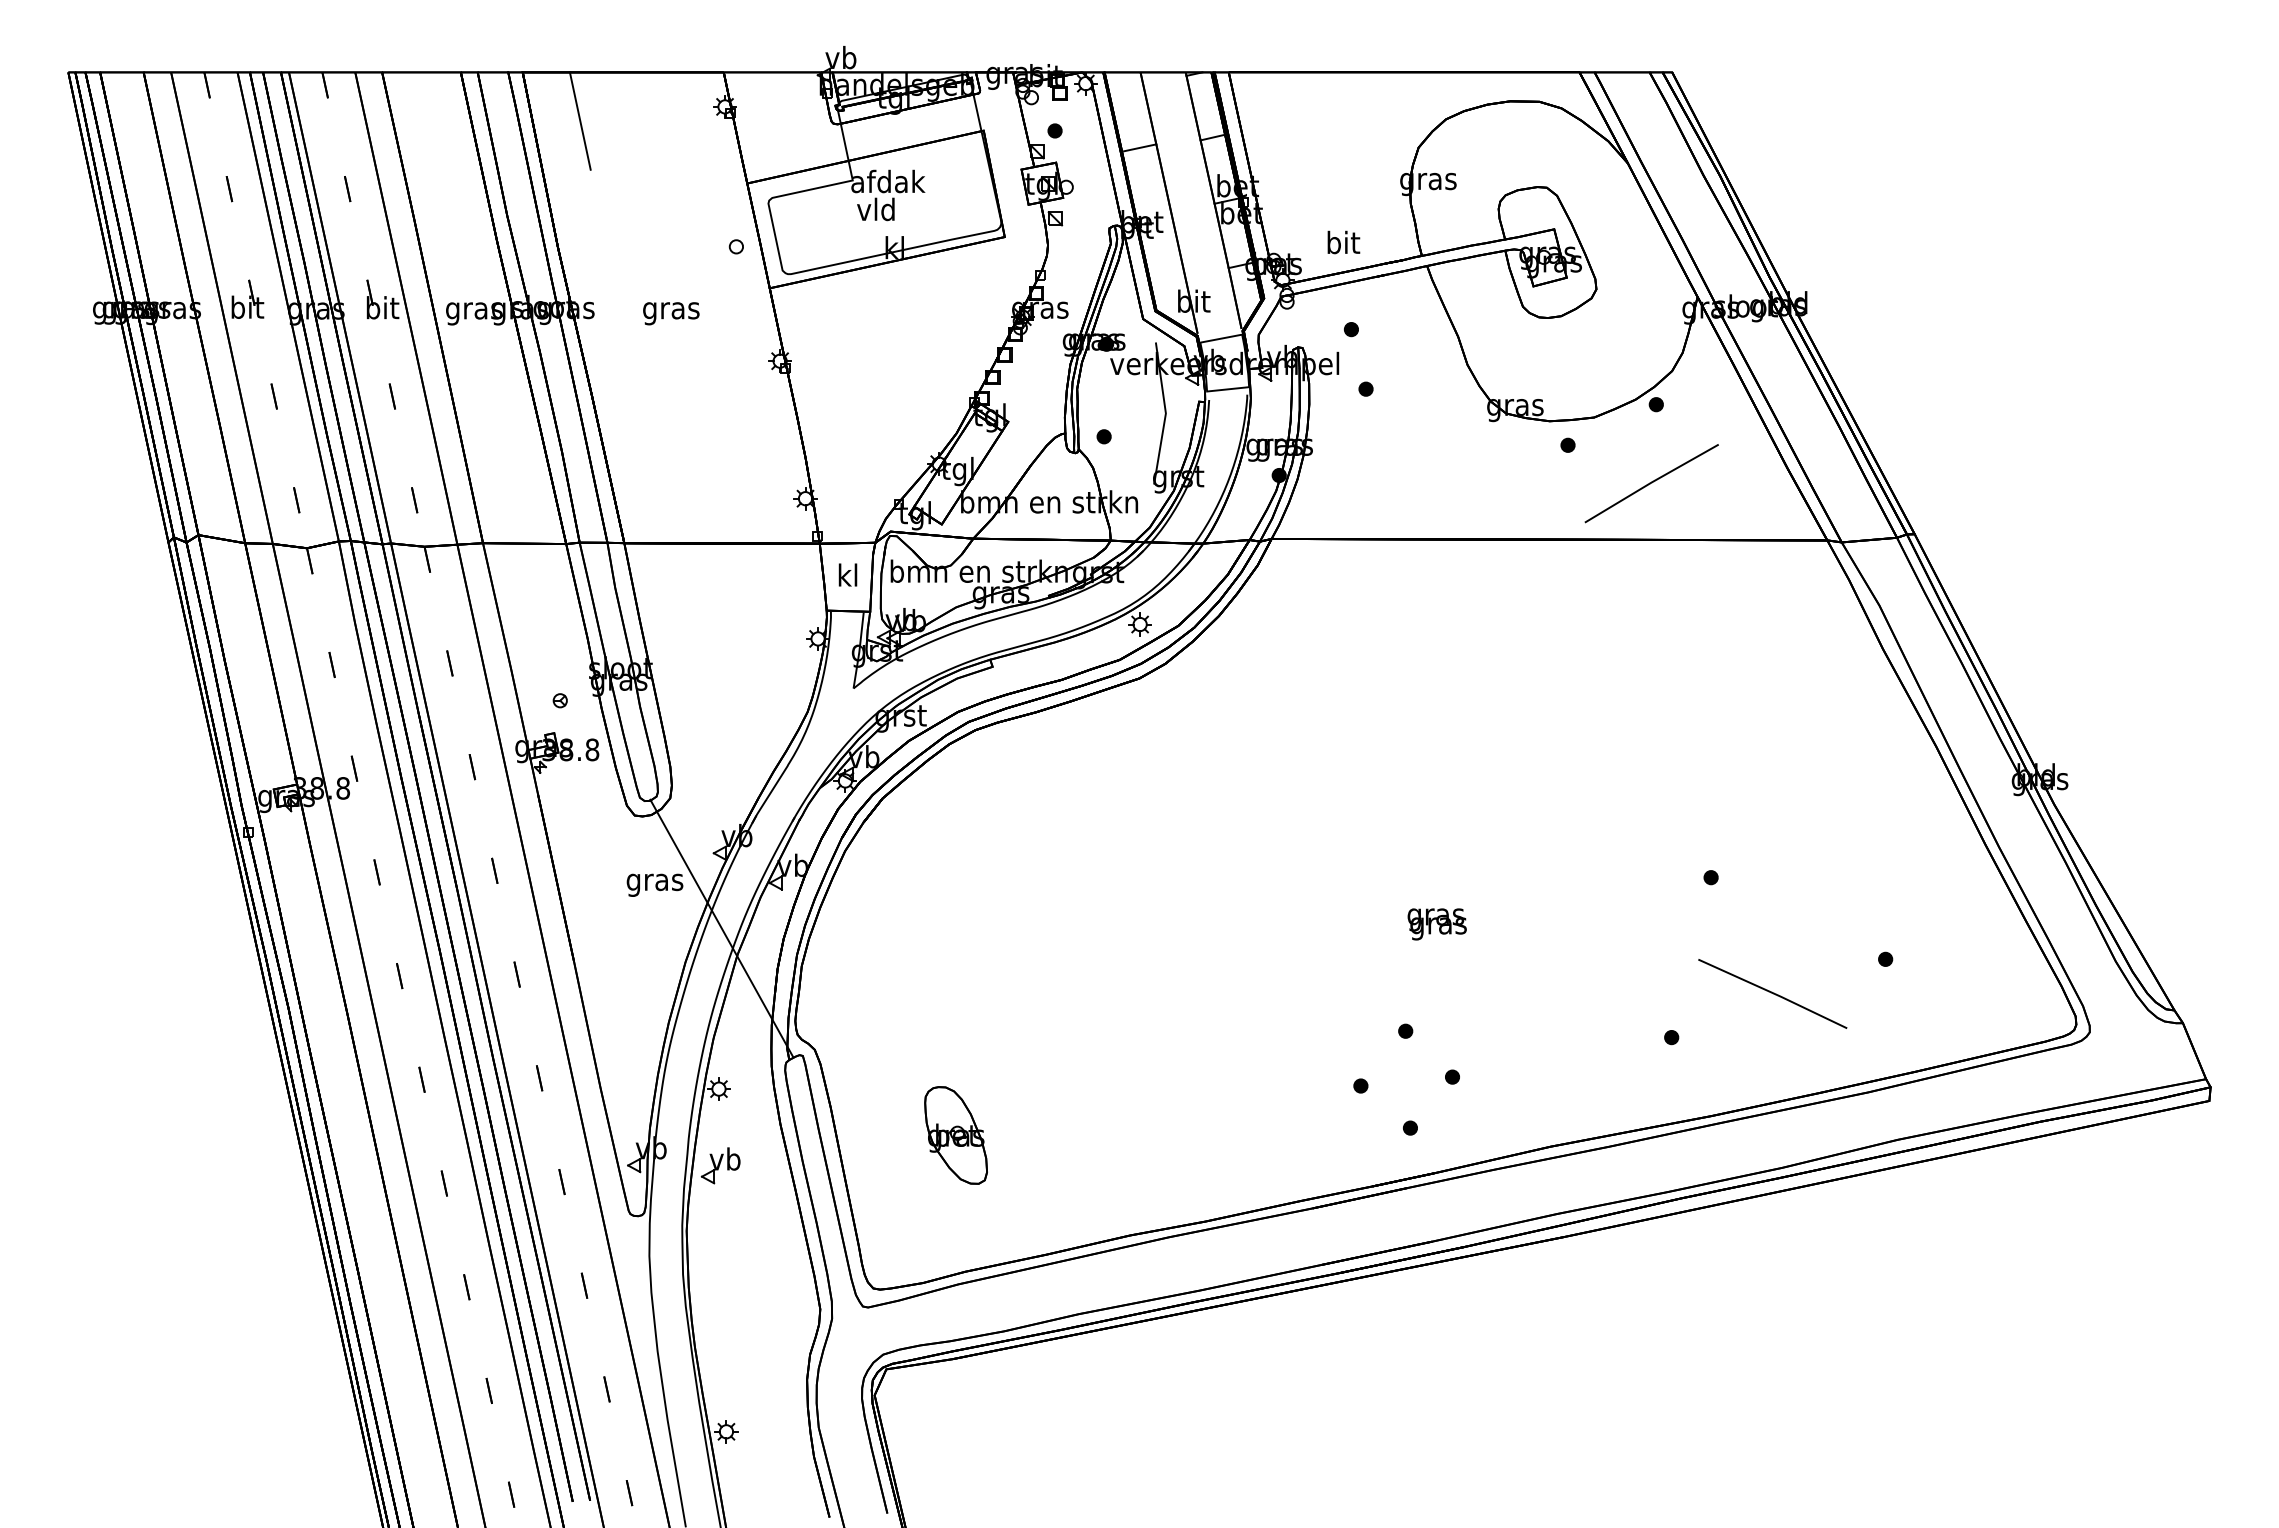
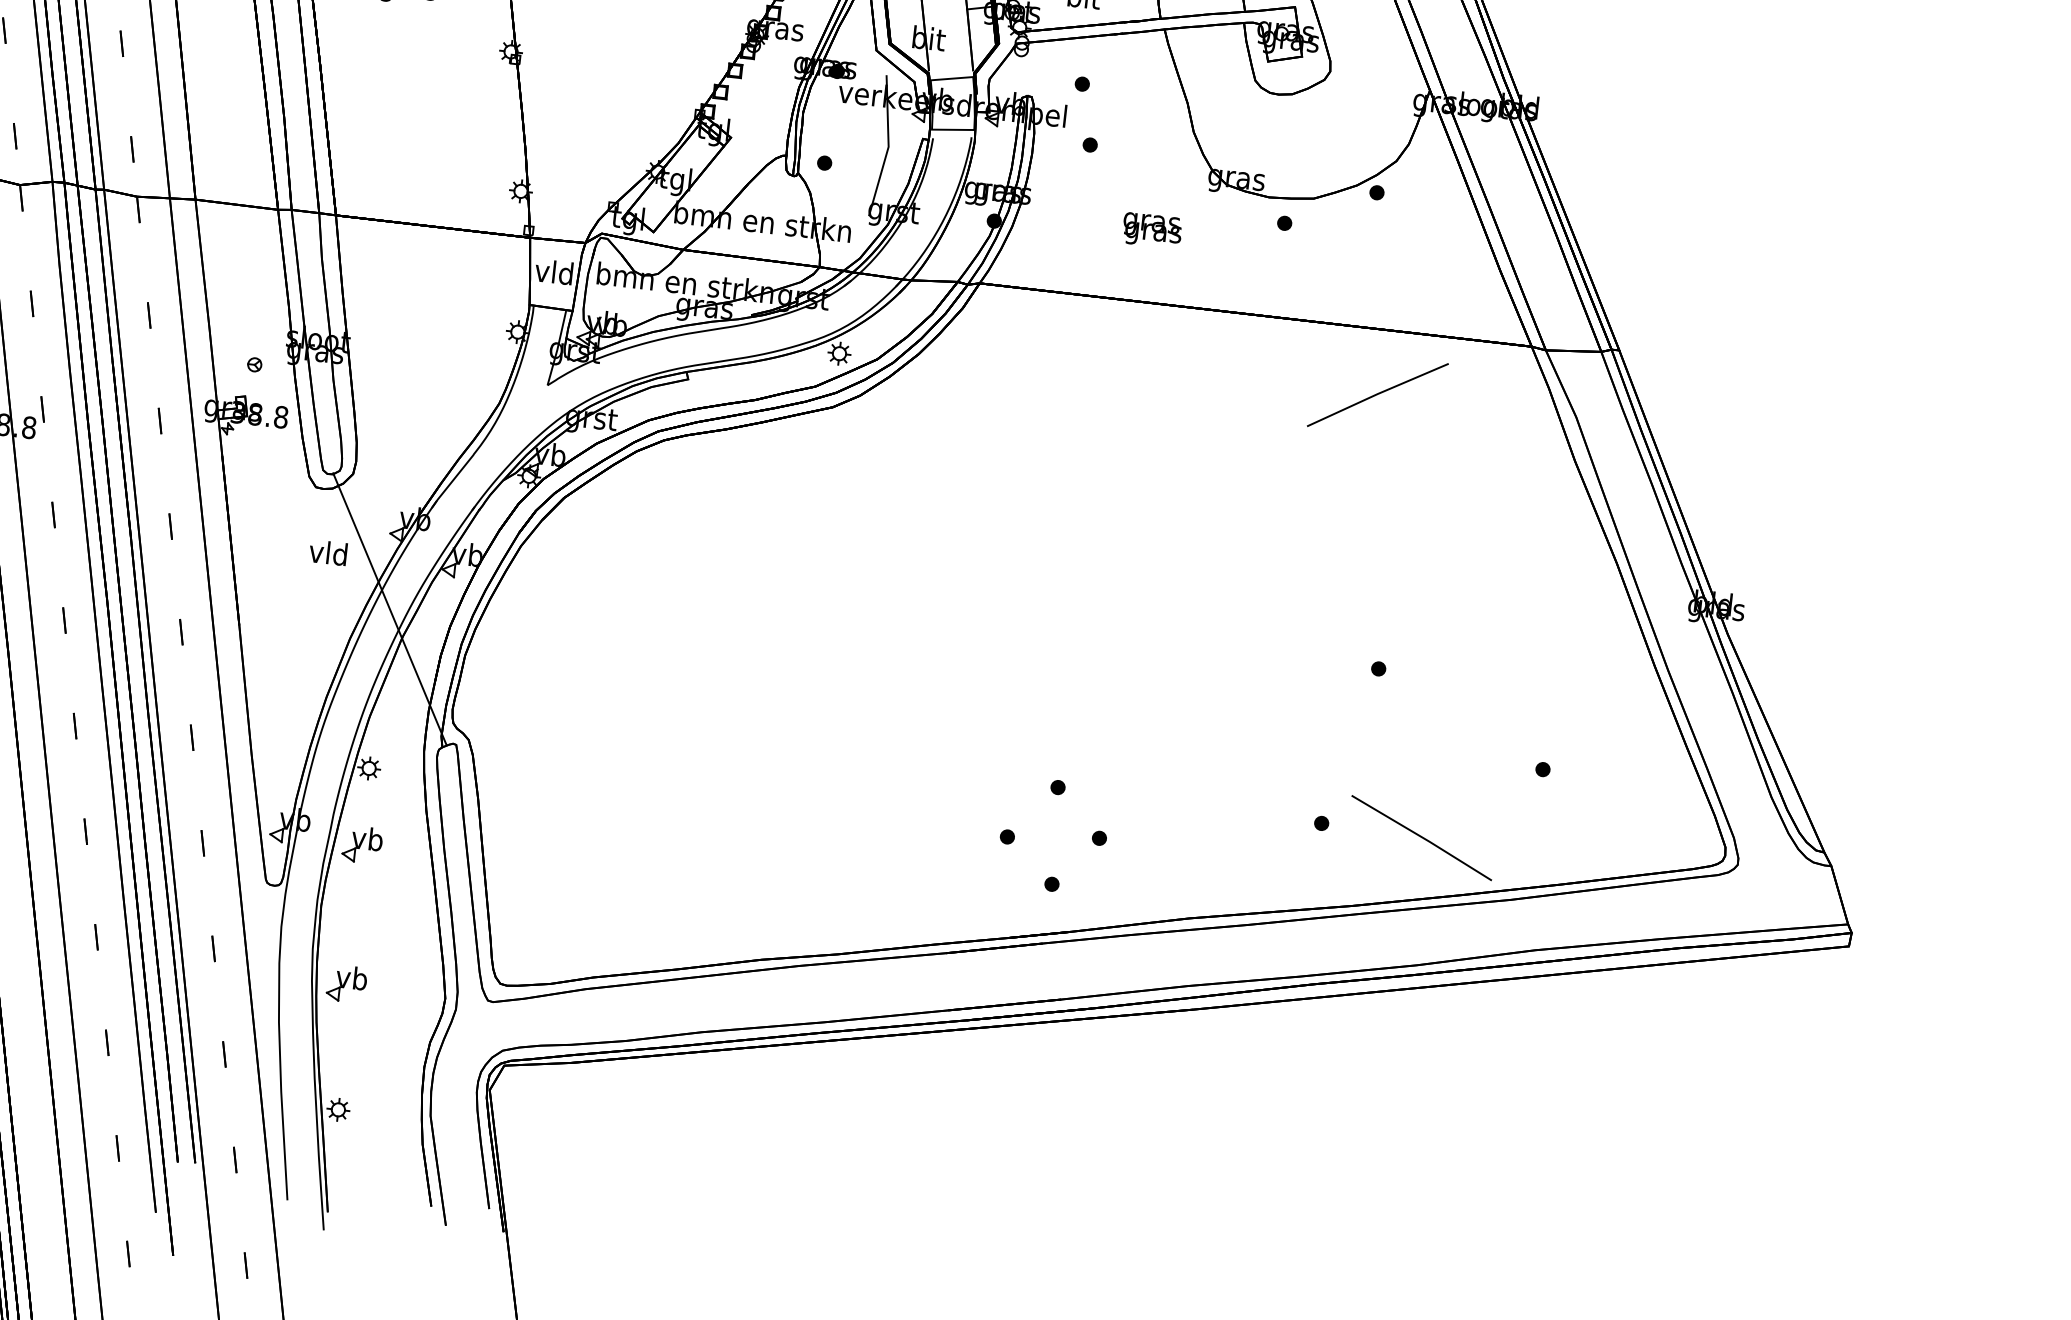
line: (1651, 483) -> (1377, 394), moved
text: (847, 574) -> (554, 271), kl -> vld
text: (654, 881) -> (328, 554), gras -> vld
text: (1436, 924) -> (1151, 230), moved
line: (1772, 993) -> (1421, 837), moved
part: (955, 1135) -> (599, 840), removed
part: (720, 1305) -> (346, 983), added

